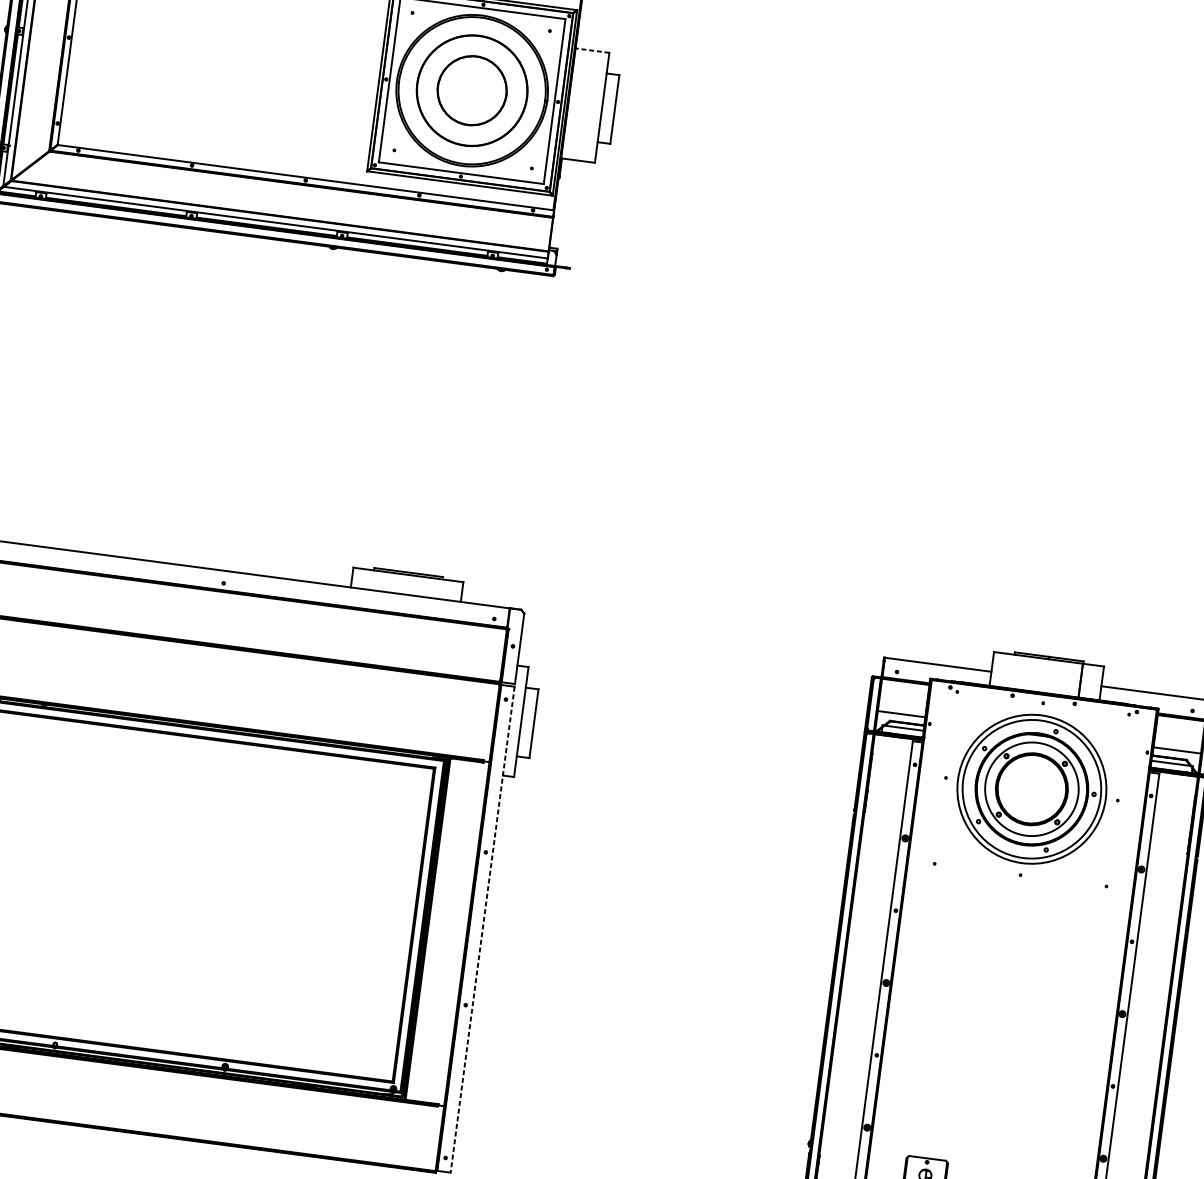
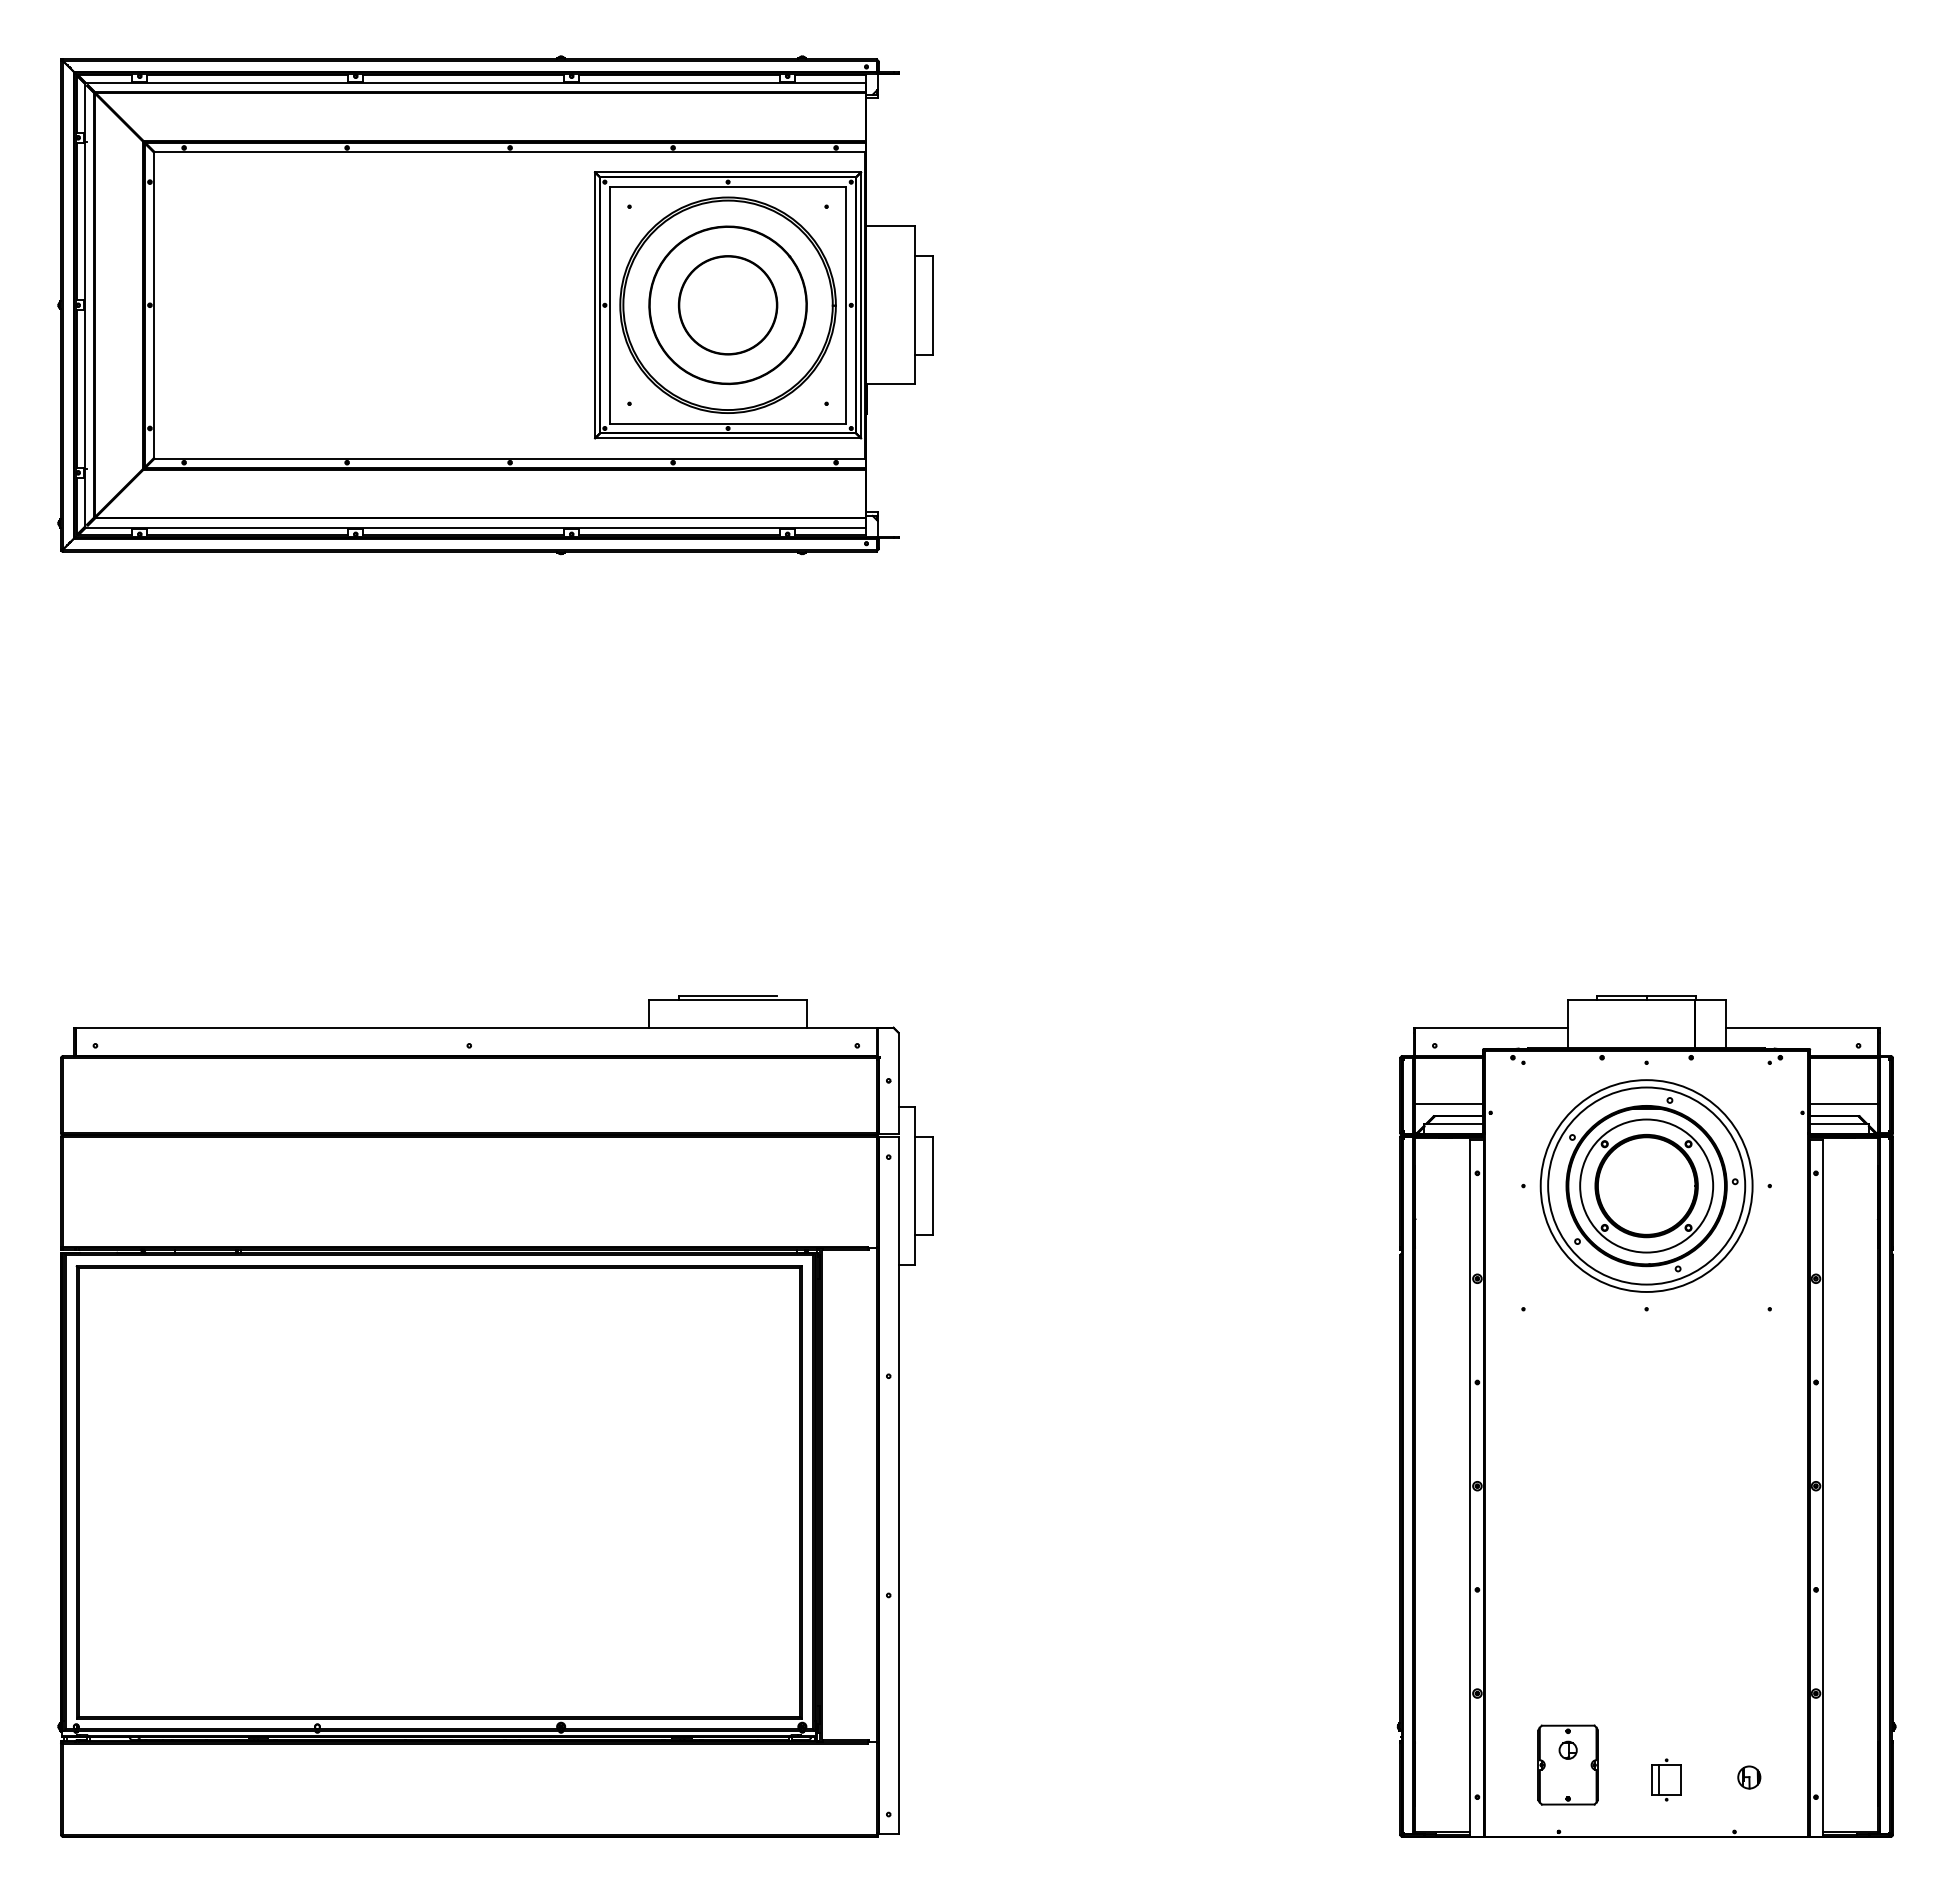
line: (591, 50) -> (889, 226), dashed -> solid
line: (482, 930) -> (898, 1486), dashed -> solid

